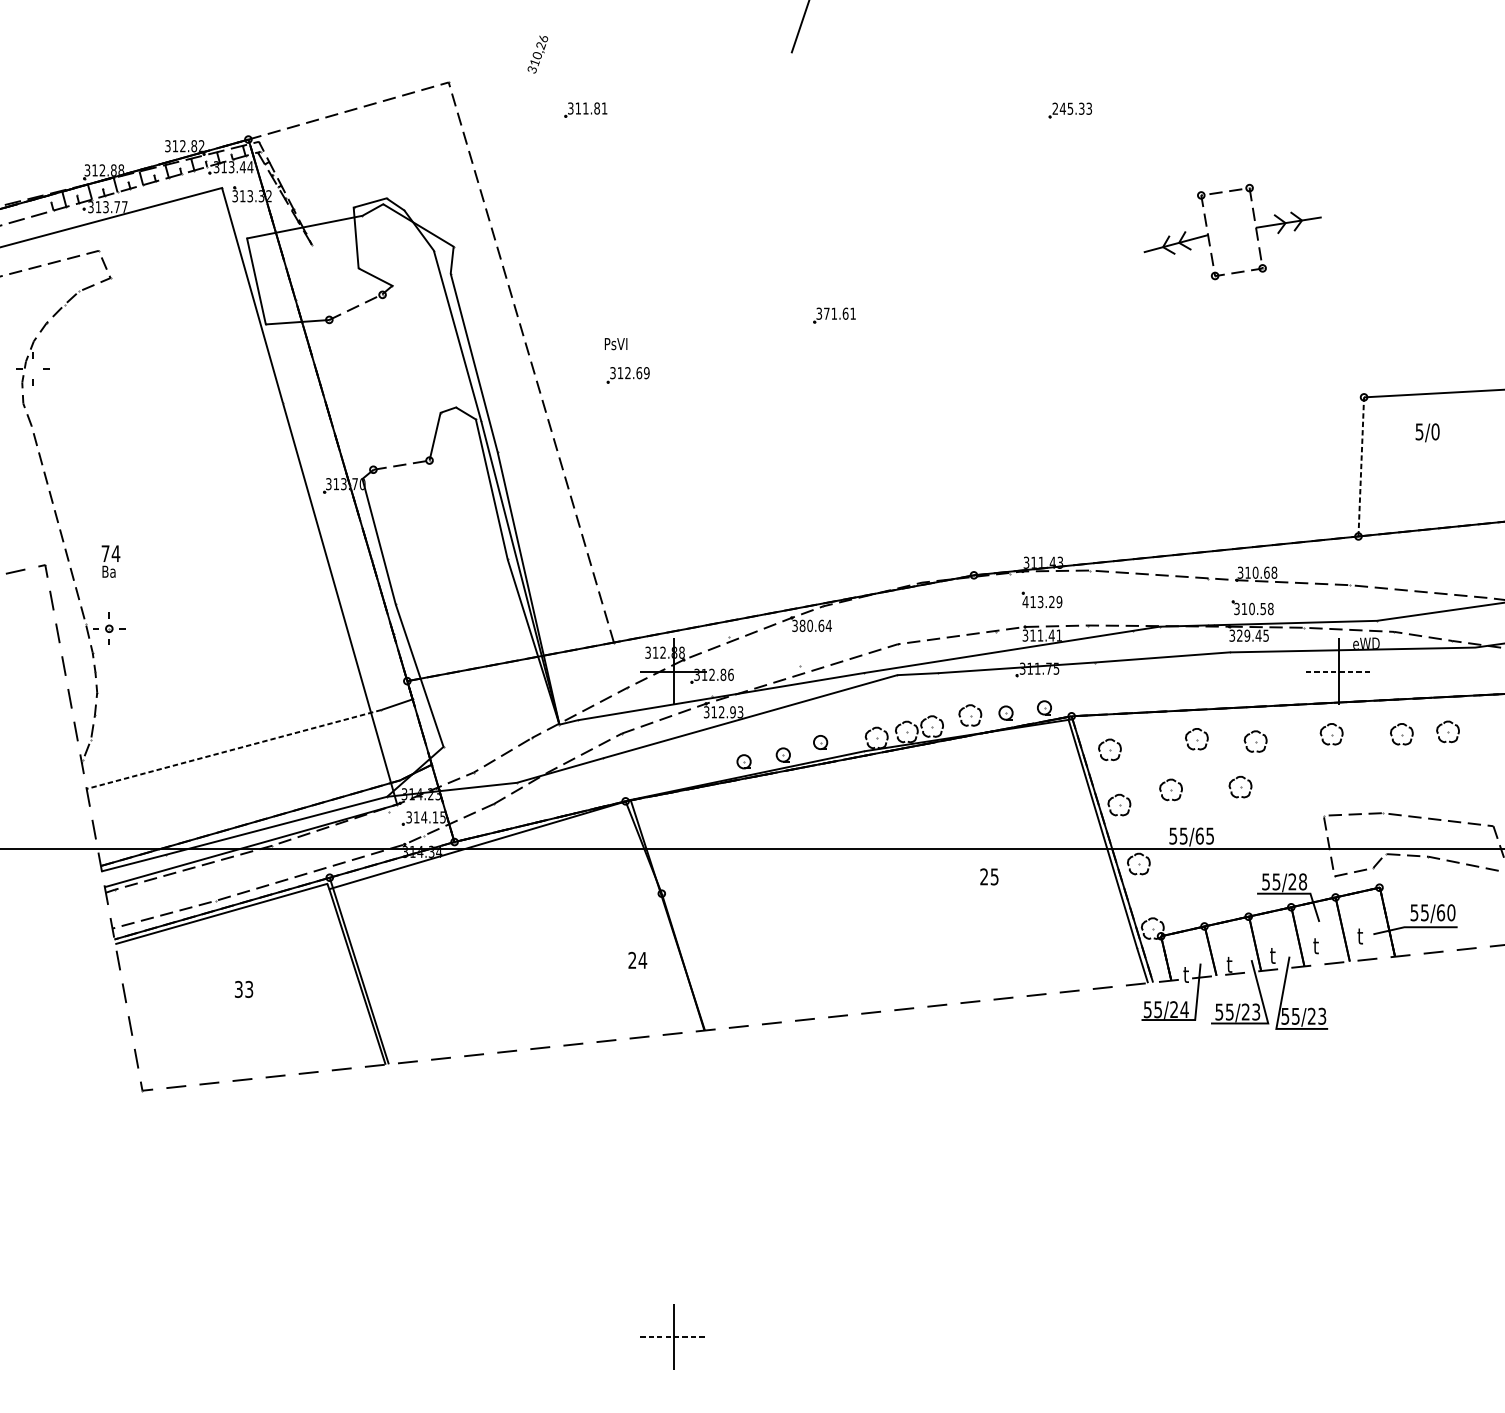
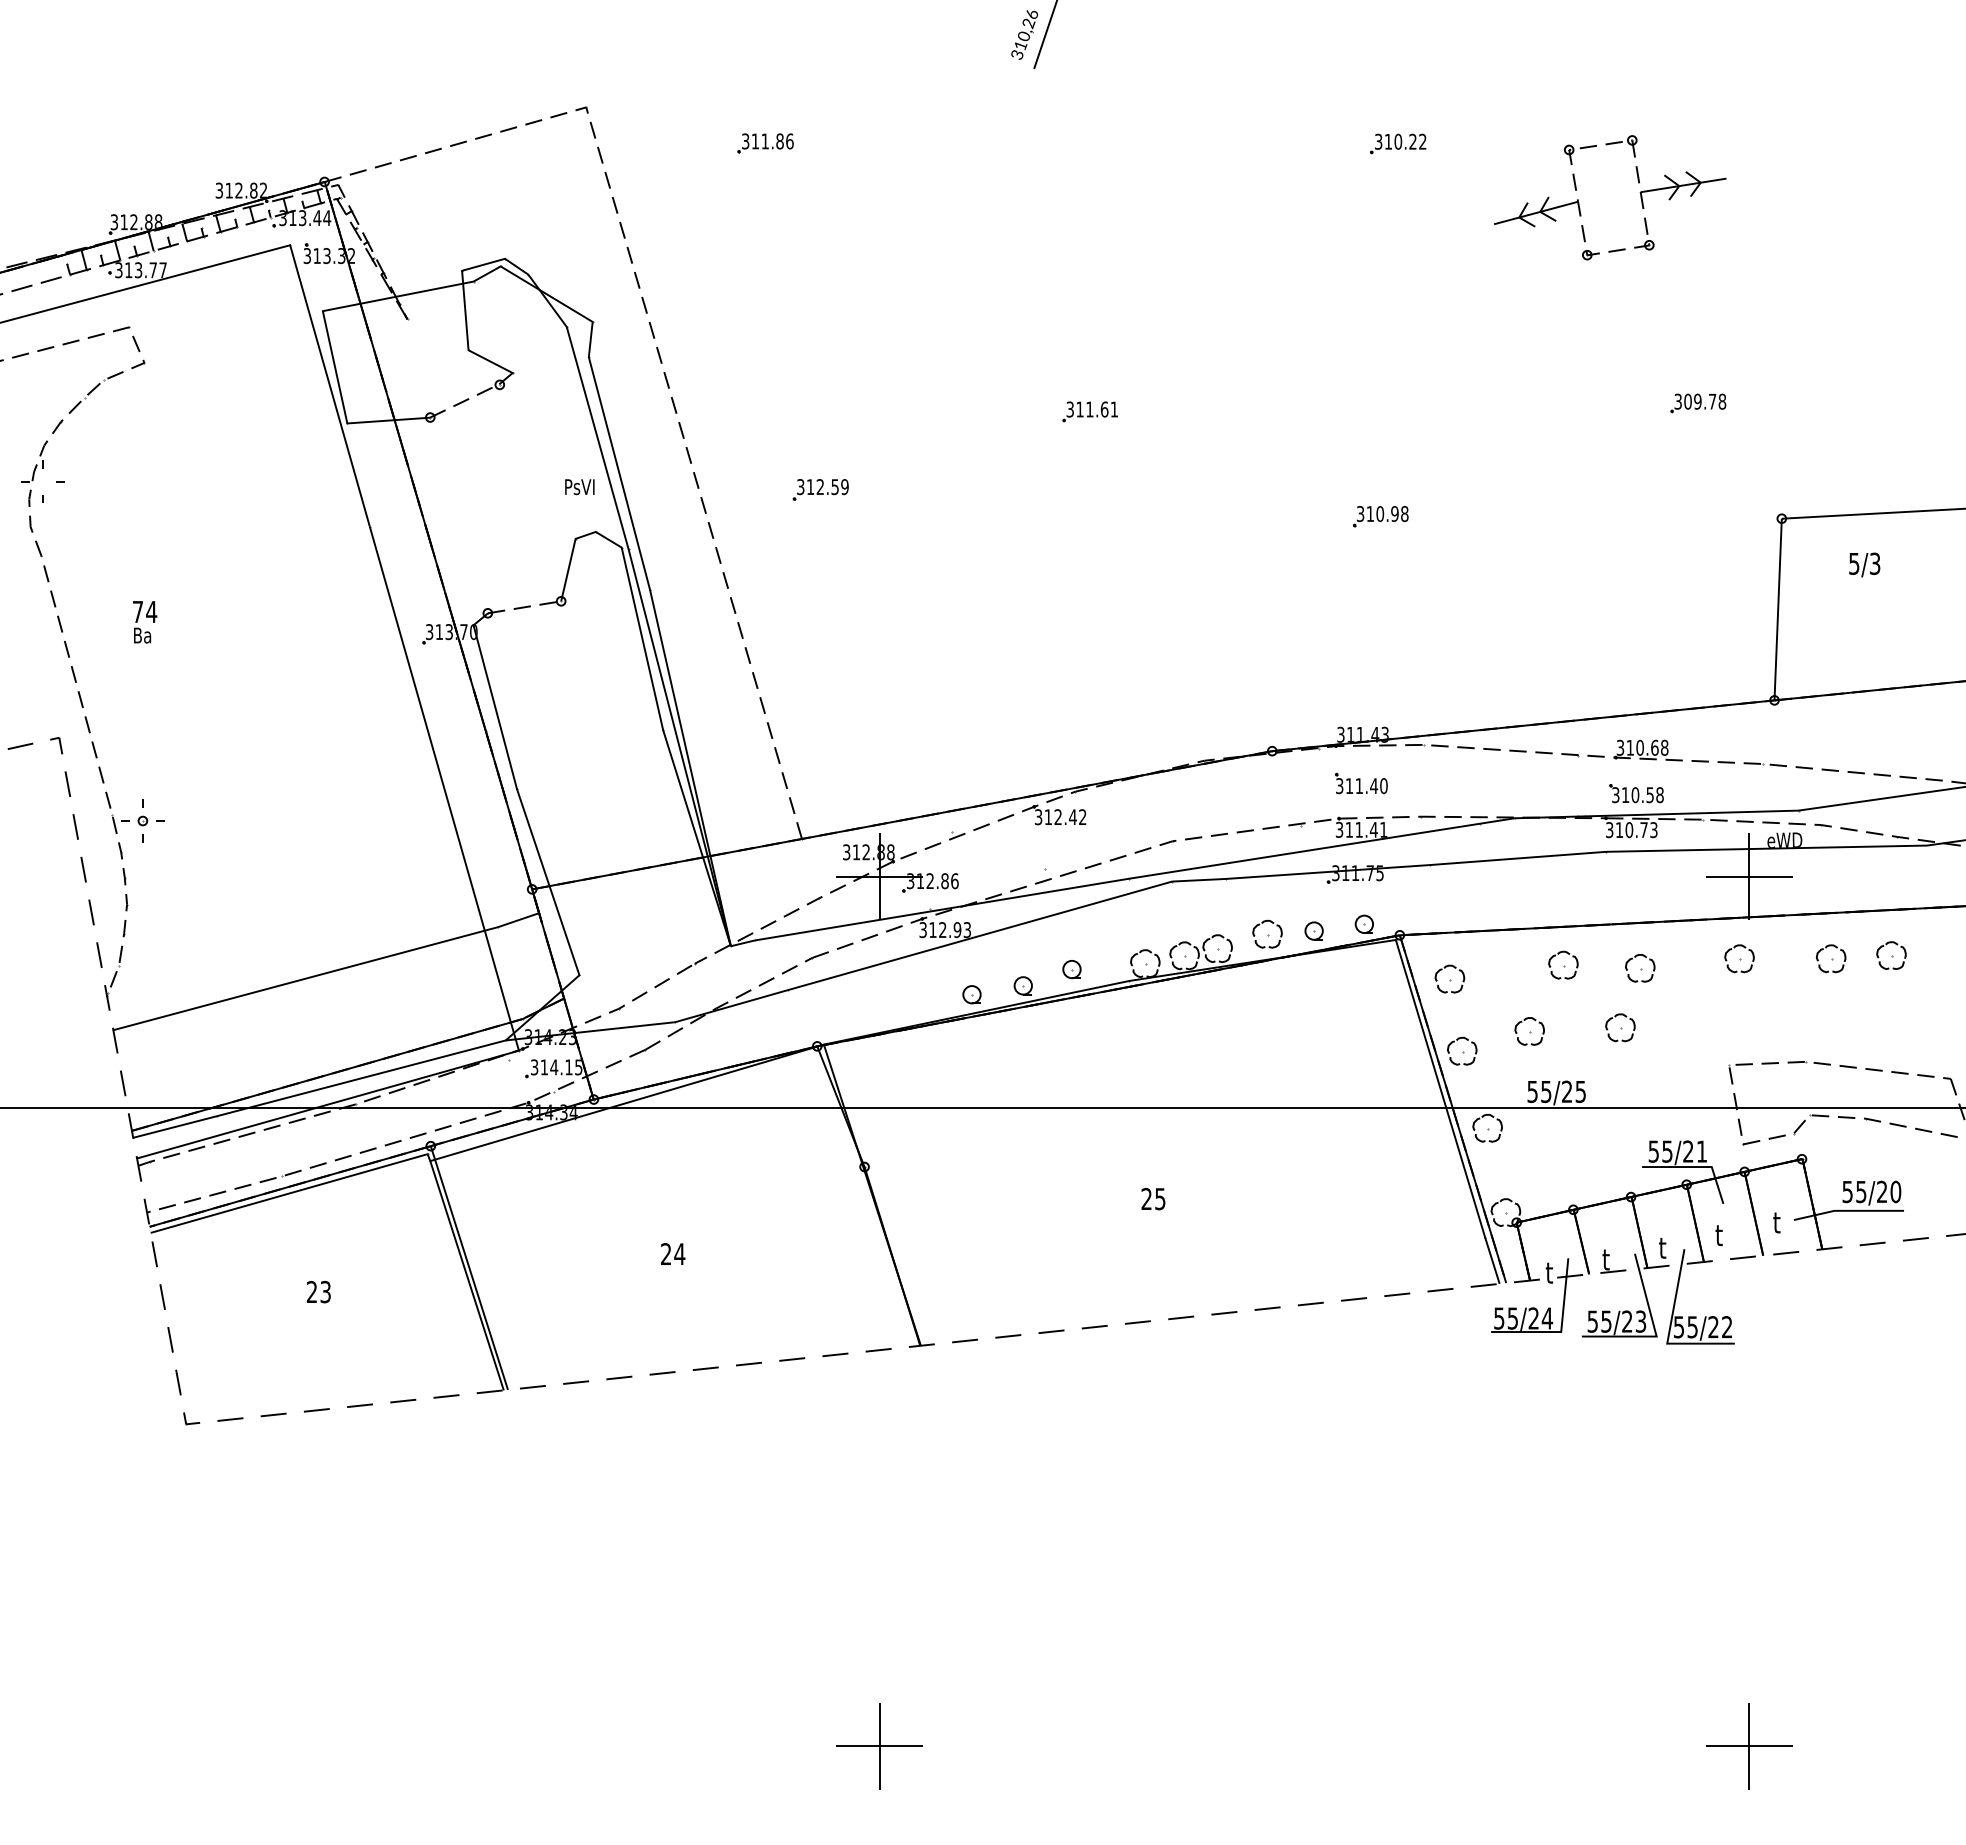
text: (537, 54) -> (1024, 34), moved
text: (604, 108) -> (789, 141), 311.81 -> 311.86
text: (1072, 108) -> (1400, 141), 245.33 -> 310.22
part: (1255, 228) -> (1639, 192), moved
part: (1300, 309) -> (1698, 403), added
text: (826, 313) -> (1079, 409), 371.61 -> 311.61
text: (615, 344) -> (579, 487), moved
text: (639, 373) -> (835, 487), 312.69 -> 312.59
part: (1056, 395) -> (1380, 516), added
text: (1435, 431) -> (1874, 563), 5/0 -> 5/3
line: (1361, 466) -> (1778, 609), dashed -> solid
text: (111, 561) -> (145, 622), moved
text: (1042, 602) -> (1361, 786), 413.29 -> 311.40
text: (815, 626) -> (1065, 817), 380.64 -> 312.42
text: (1252, 636) -> (1636, 830), 329.45 -> 310.73
line: (1339, 671) -> (1749, 876), dashed -> solid
line: (233, 749) -> (305, 978), dashed -> solid
text: (1199, 835) -> (1567, 1091), 55/65 -> 55/25
text: (989, 876) -> (1153, 1198), moved
text: (1302, 881) -> (1701, 1151), 55/28 -> 55/21
text: (1441, 912) -> (1882, 1191), 55/60 -> 55/20
text: (638, 959) -> (673, 1253), moved
text: (238, 989) -> (311, 1292), 33 -> 23
text: (1322, 1016) -> (1727, 1327), 55/23 -> 55/22
line: (674, 1337) -> (880, 1746), dashed -> solid
part: (1339, 1337) -> (1749, 1746), added

